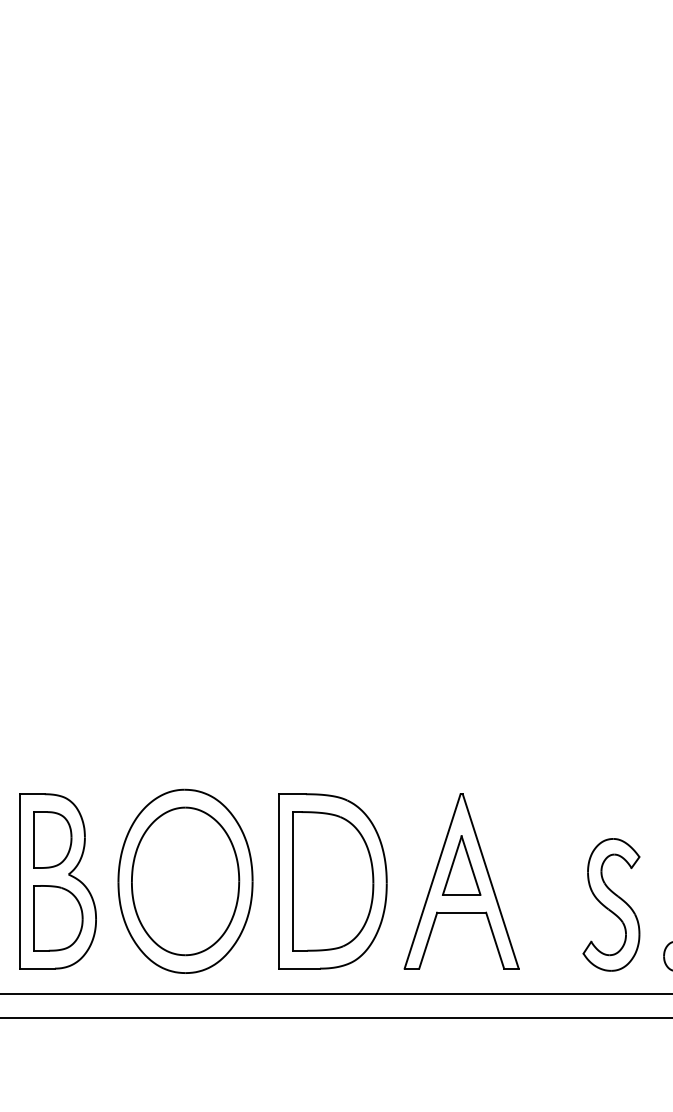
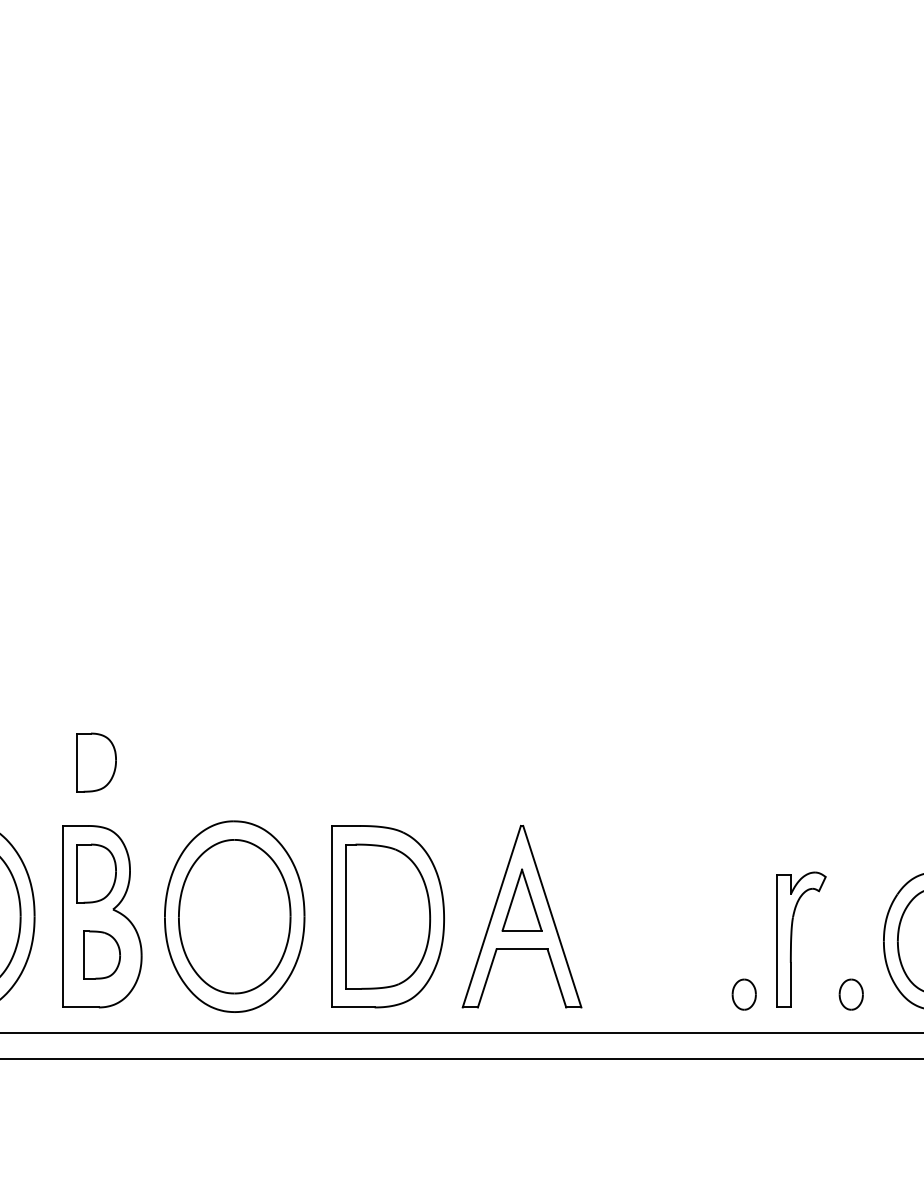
part: (52, 733) -> (96, 762), added
part: (612, 904) -> (678, 940), removed
part: (58, 917) -> (102, 954), size x0.7

